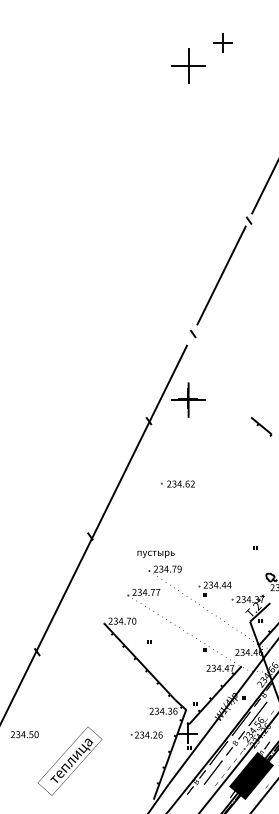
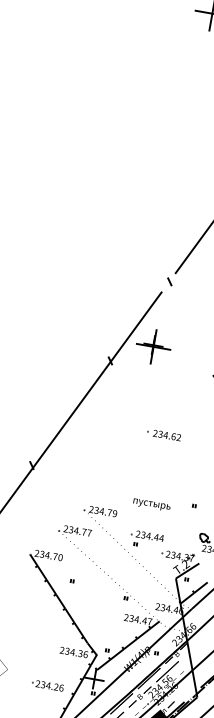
text: (177, 483) -> (163, 434), moved
text: (155, 554) -> (151, 505), moved
text: (146, 734) -> (47, 685), moved

